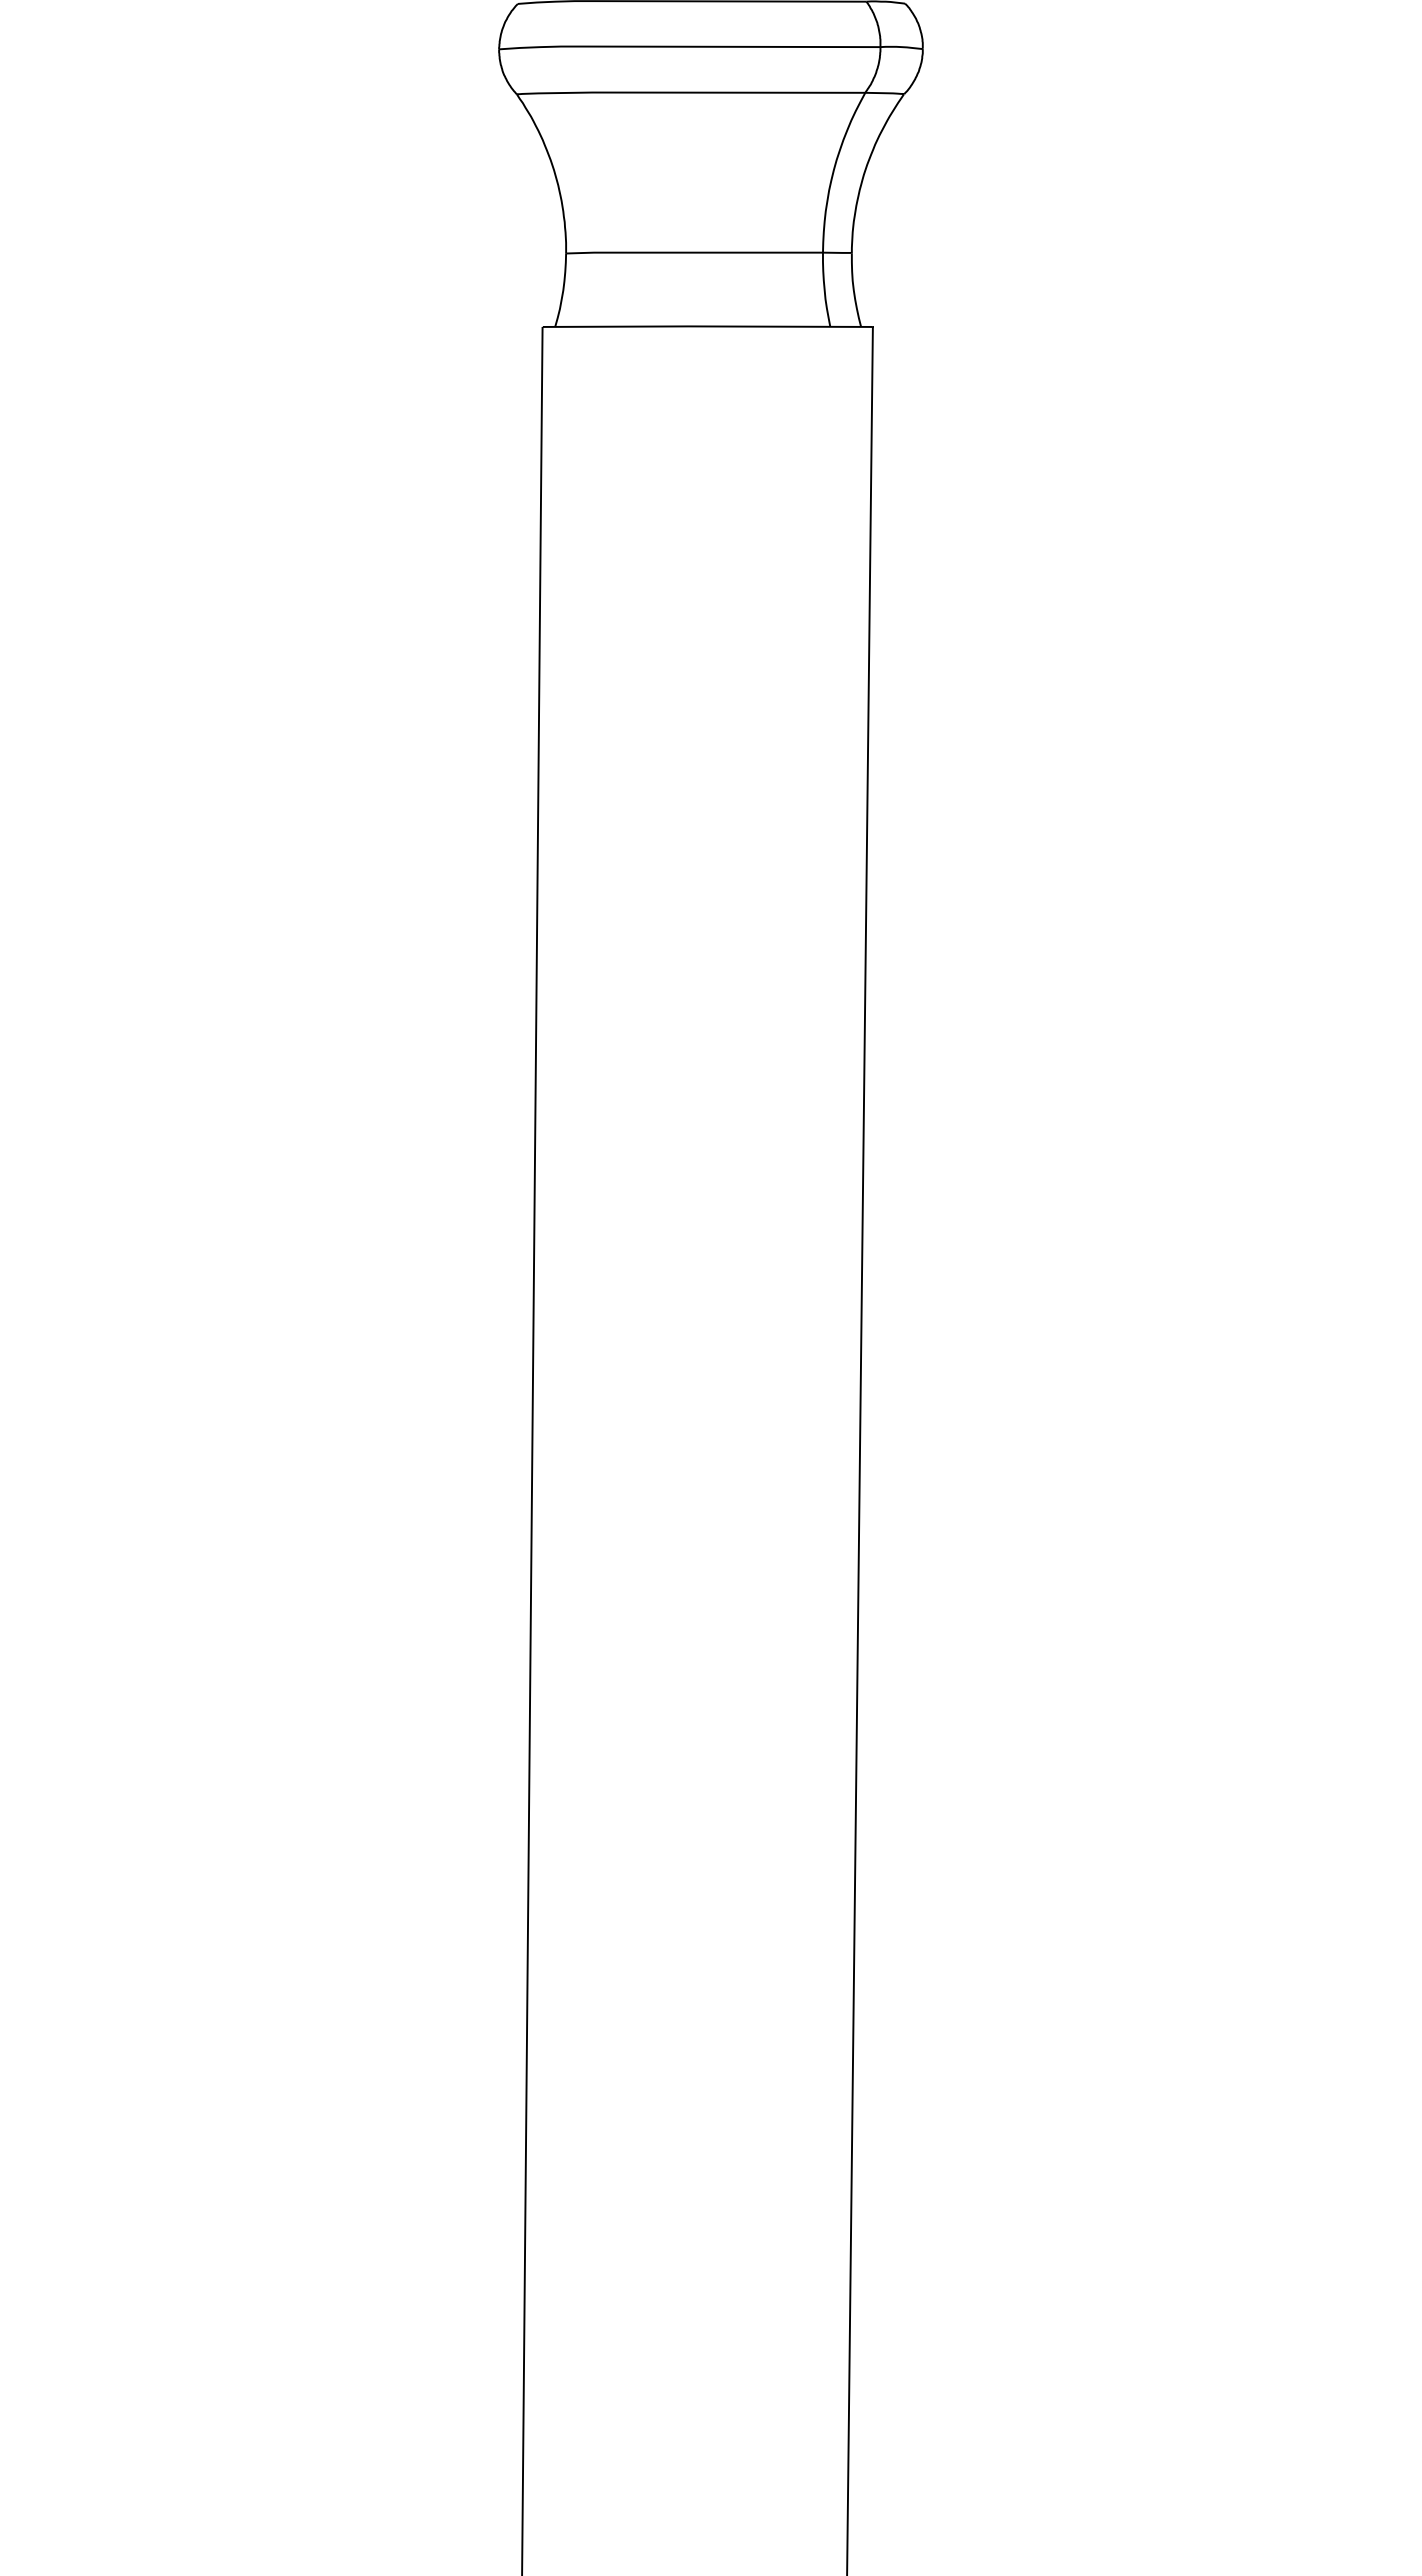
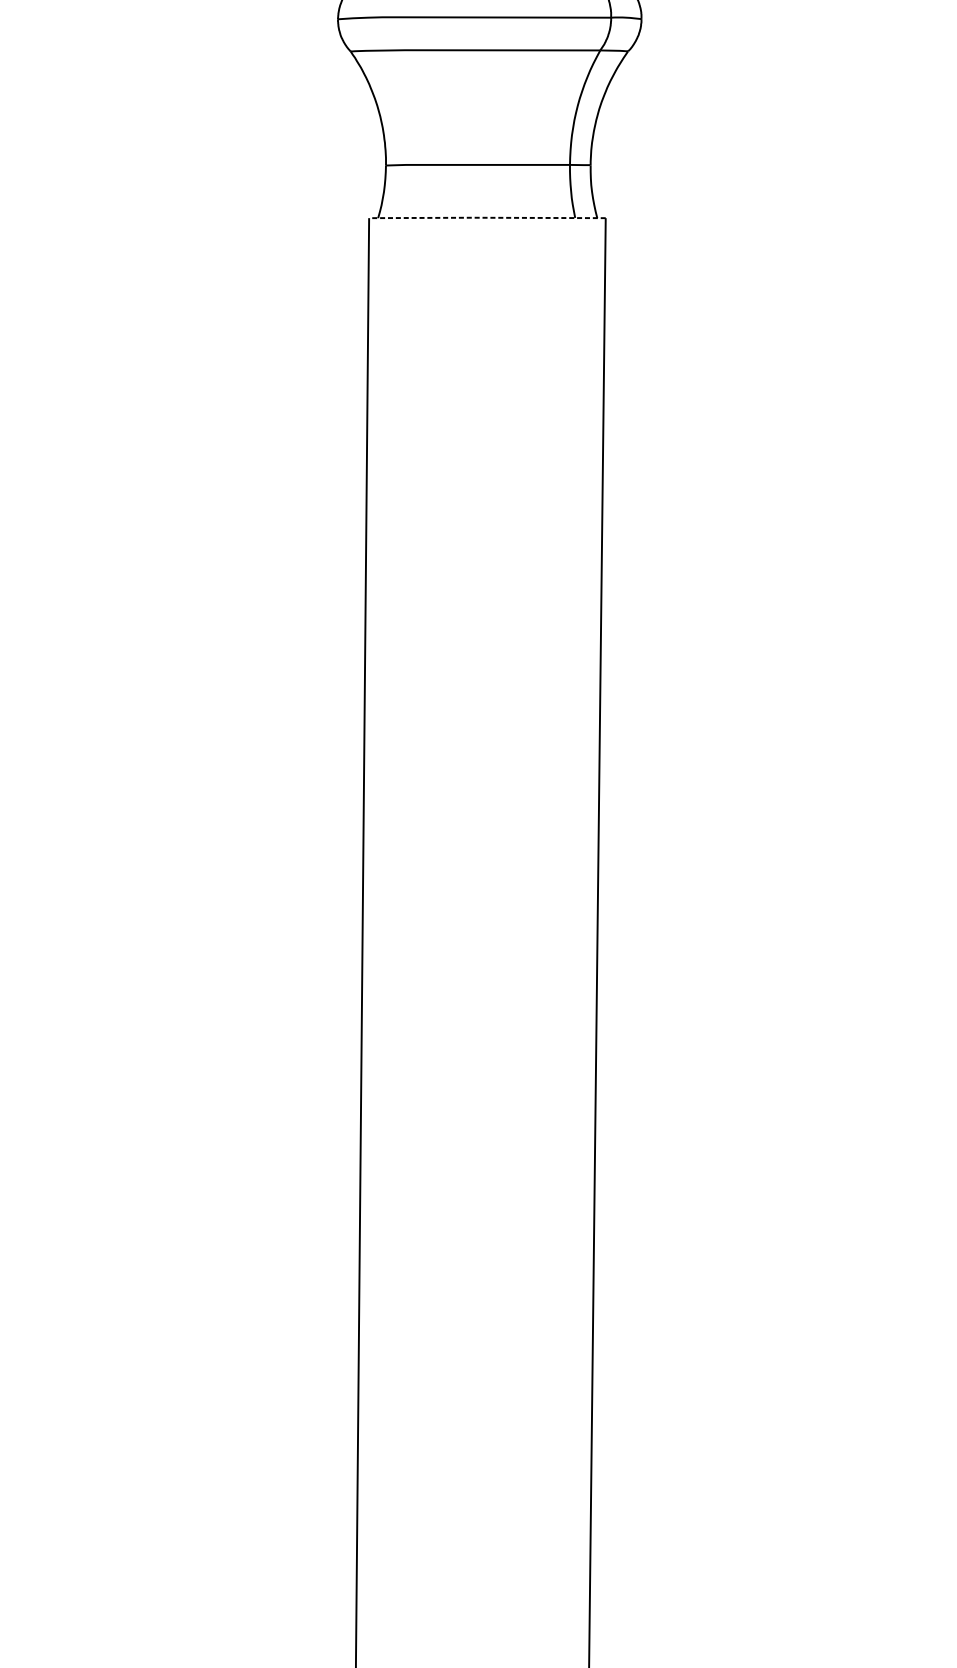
line: (706, 326) -> (486, 217), solid -> dashed

